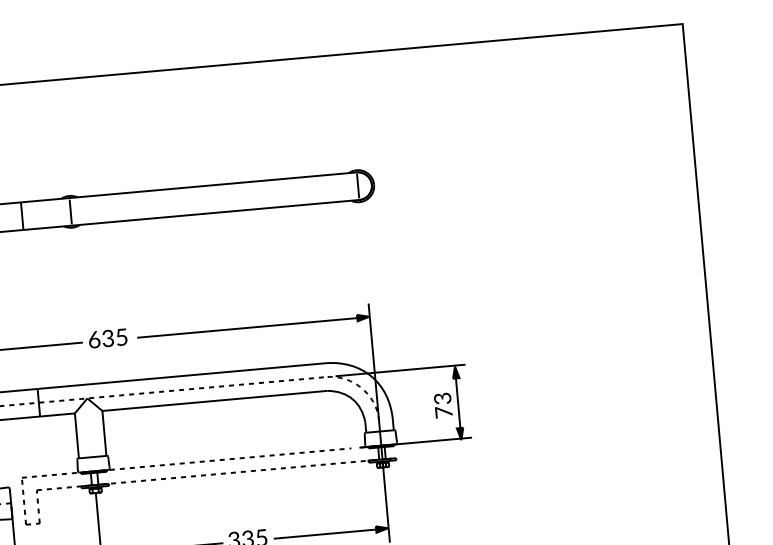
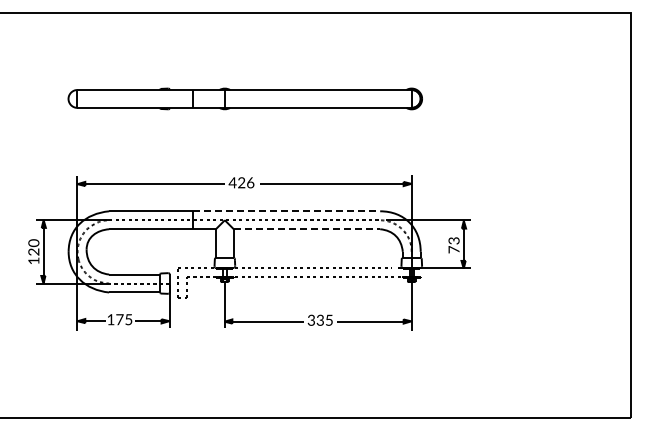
text: (107, 338) -> (241, 182), 635 -> 426
line: (182, 376) -> (287, 211), solid -> dashed
line: (215, 401) -> (307, 229), solid -> dashed

